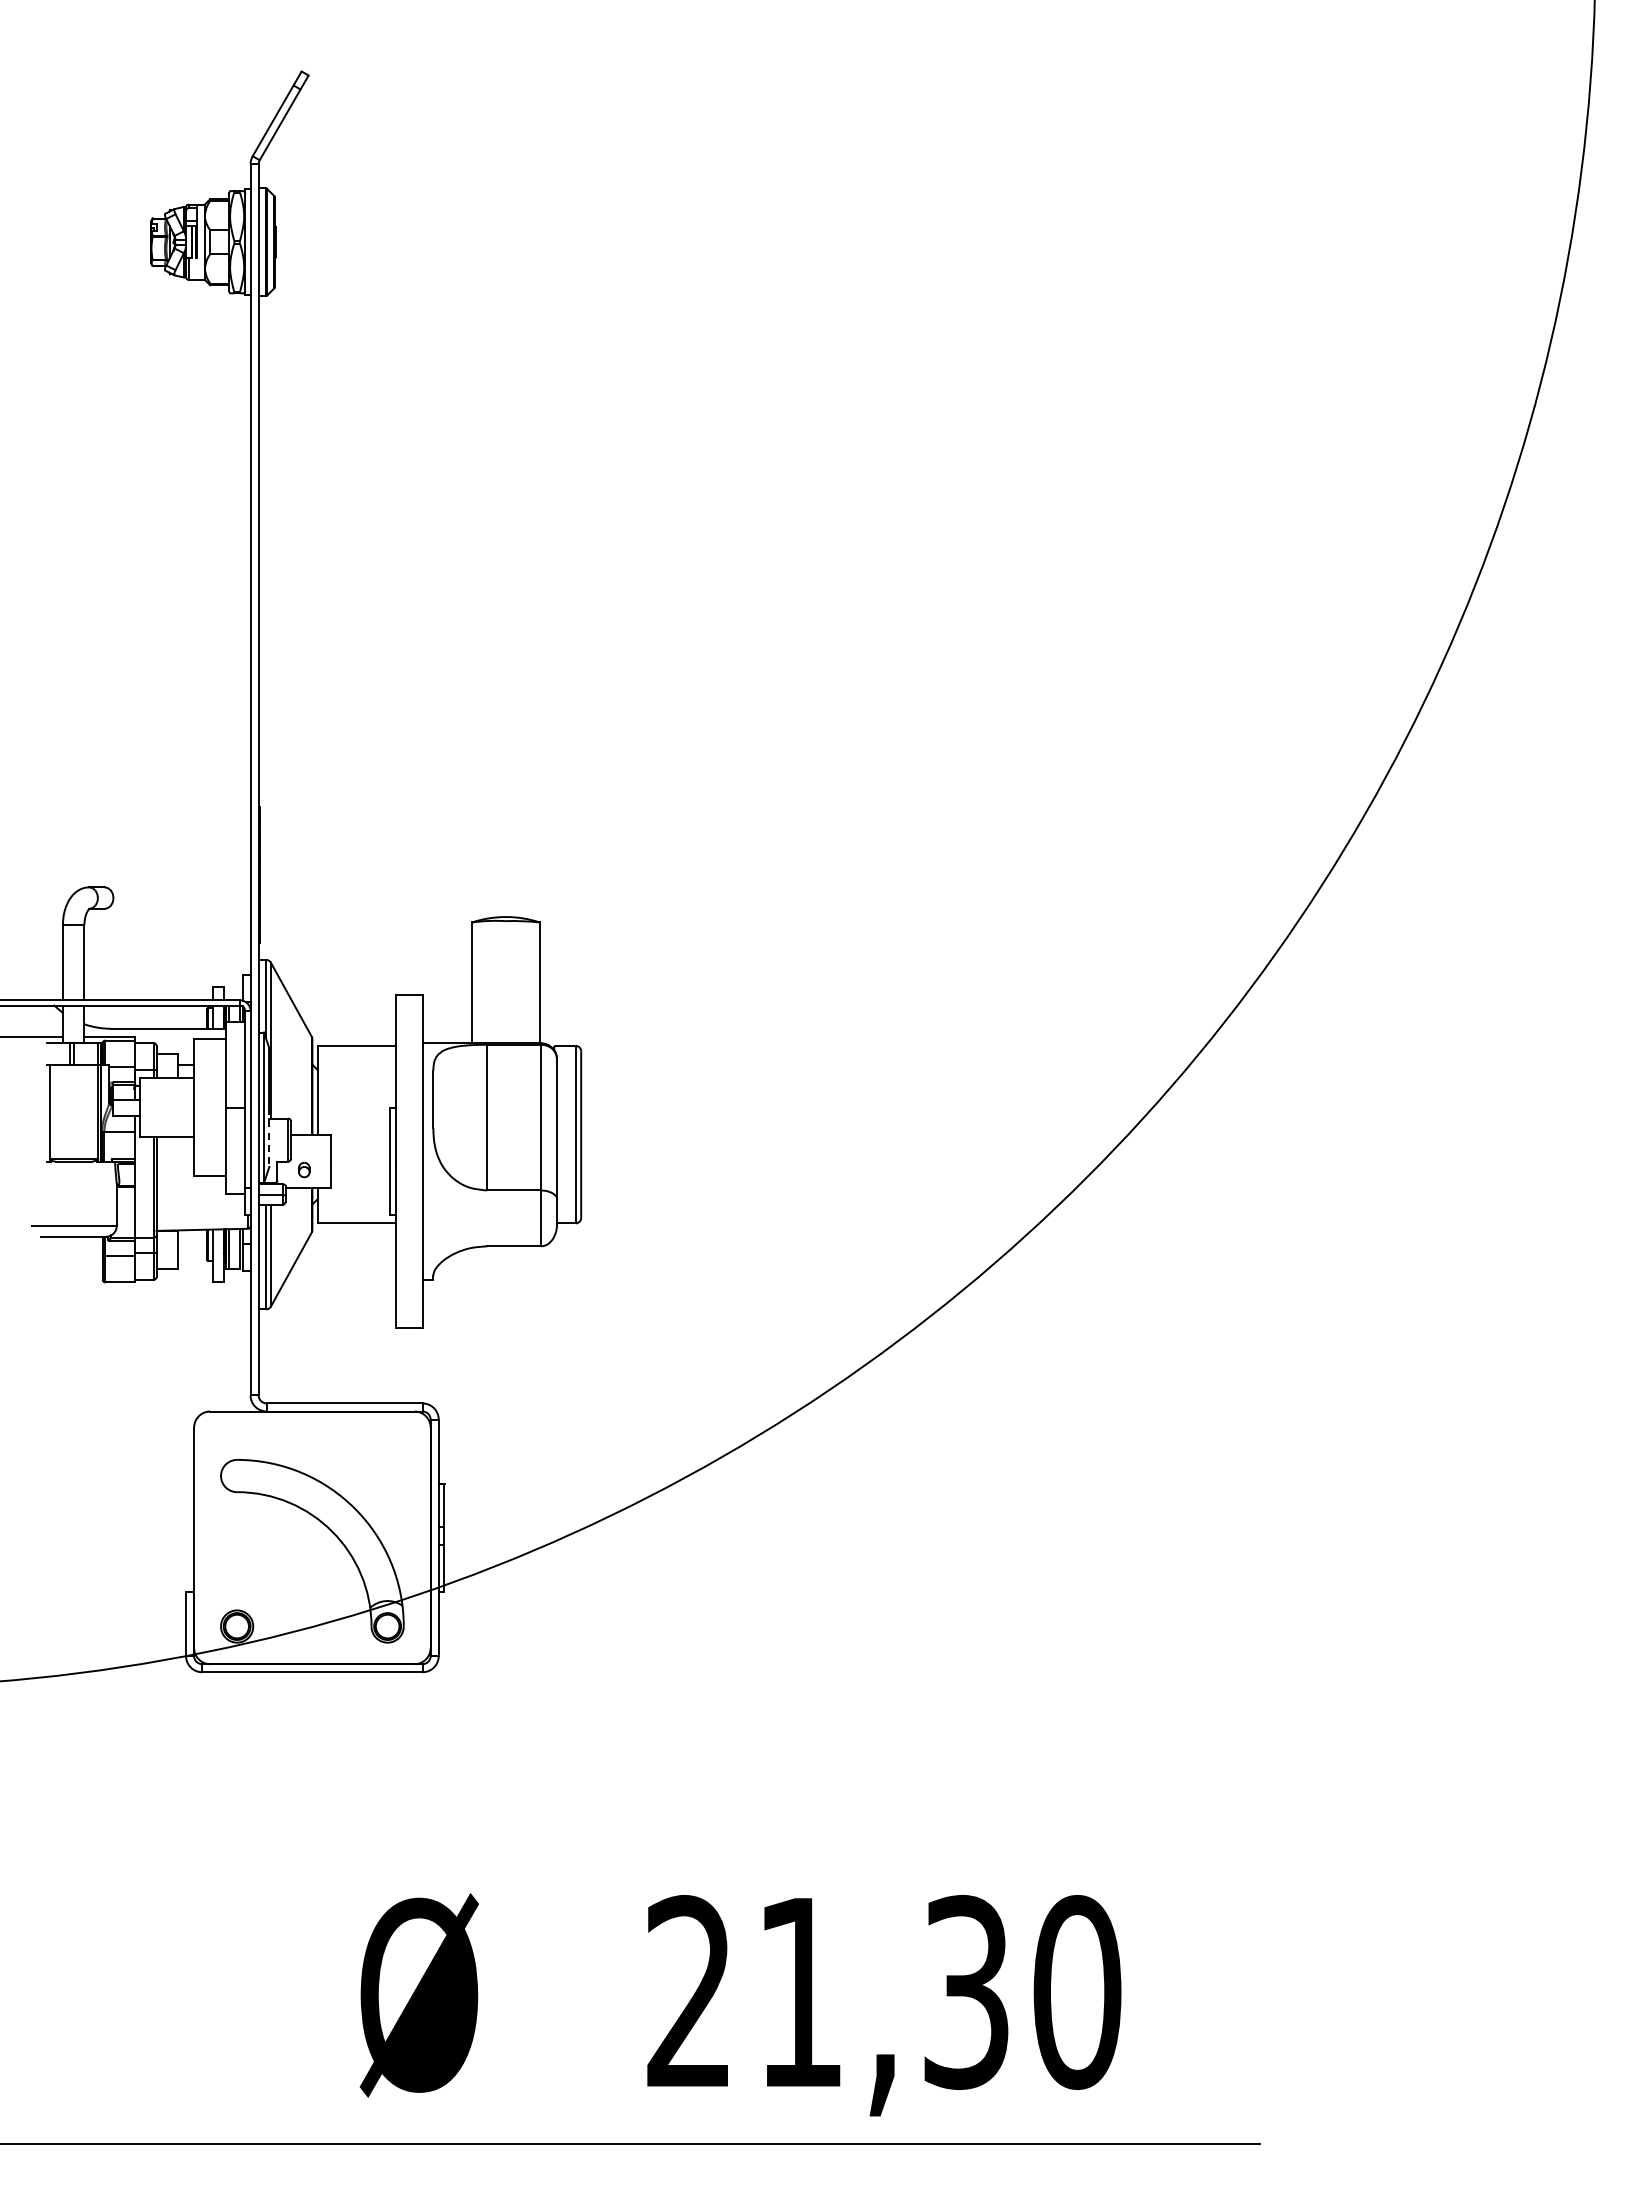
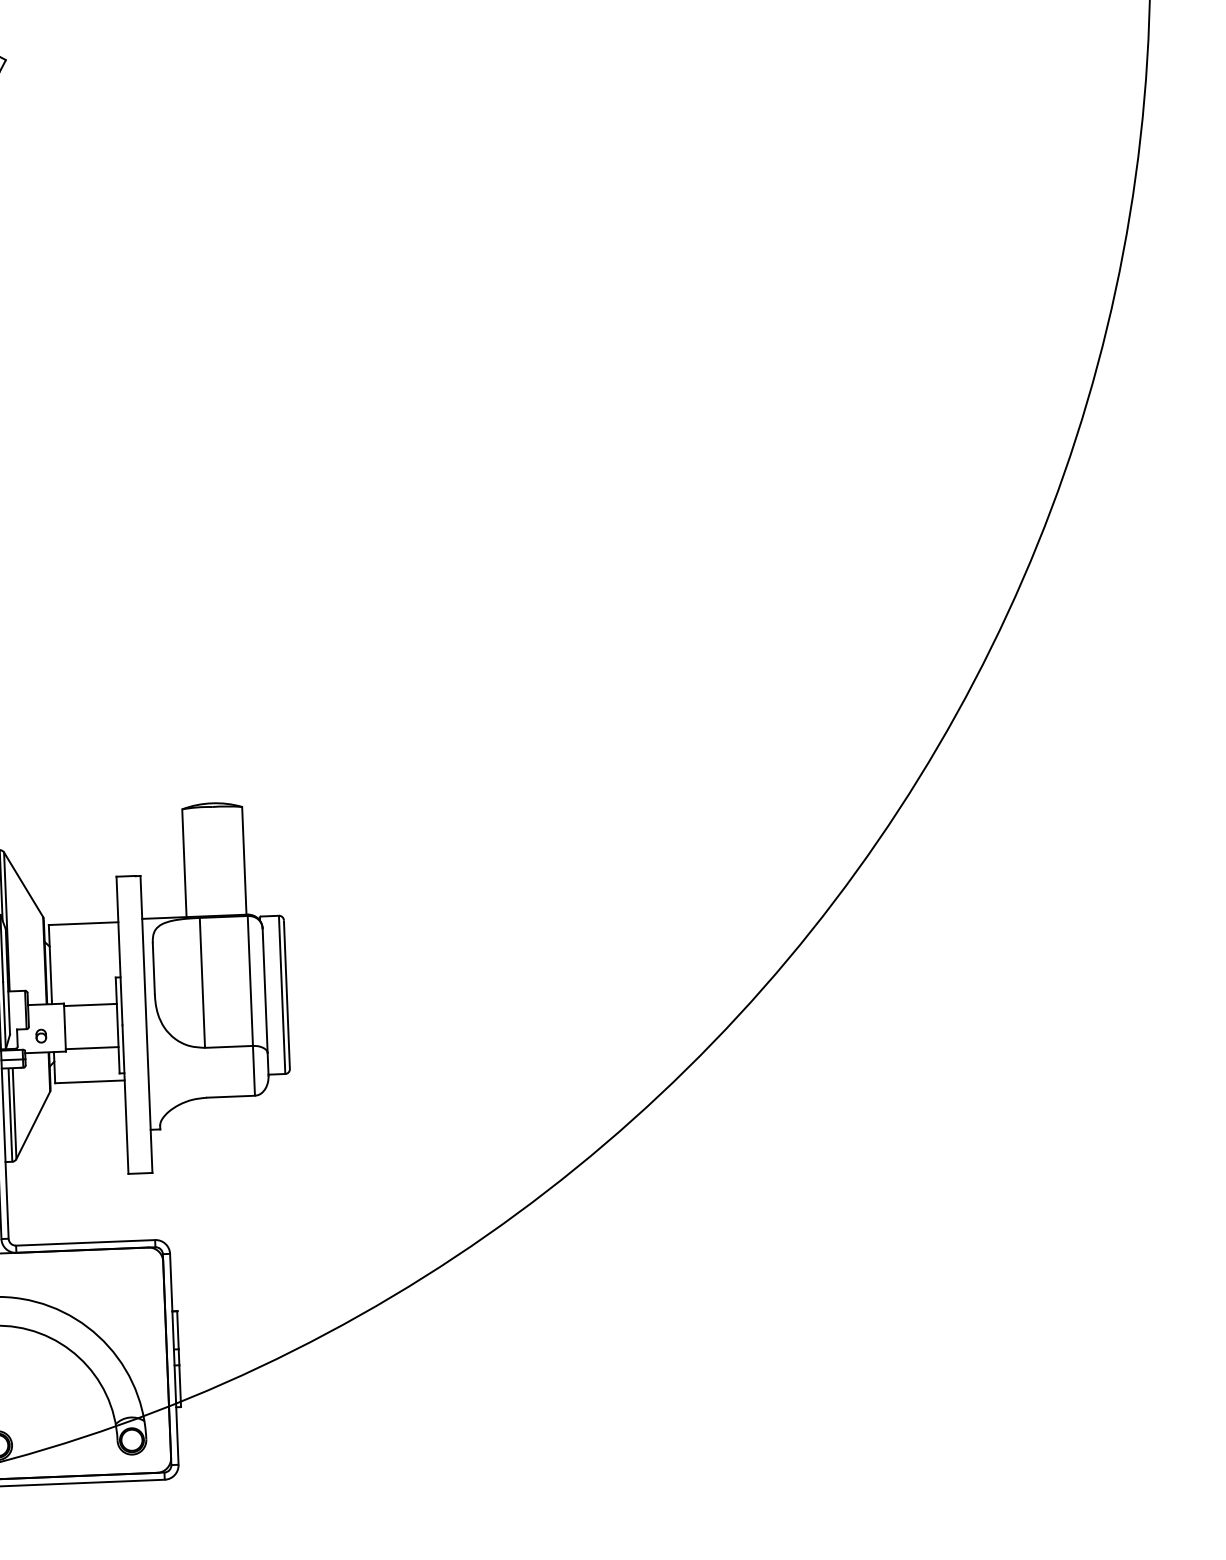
line: (269, 1137) -> (9, 1008), dashed -> solid
line: (360, 1137) -> (90, 1005), added
line: (360, 1185) -> (91, 1047), added

